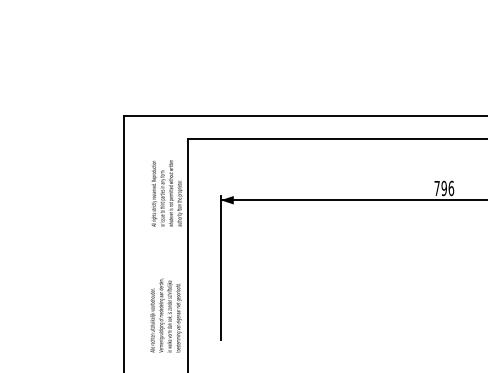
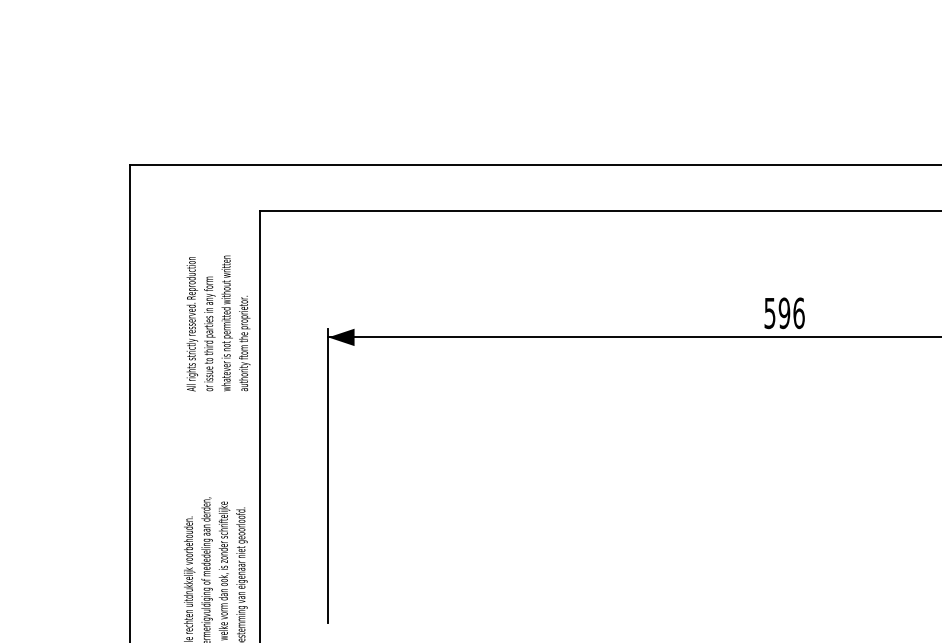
text: (436, 188) -> (768, 313), 796 -> 596

